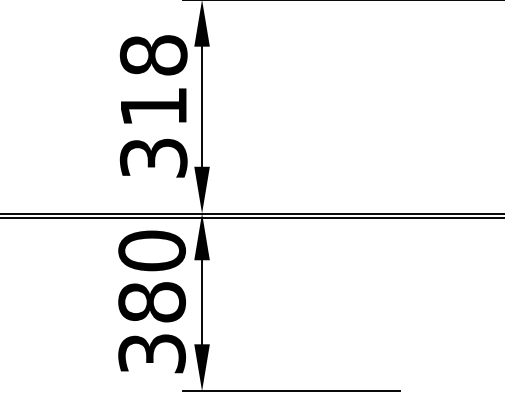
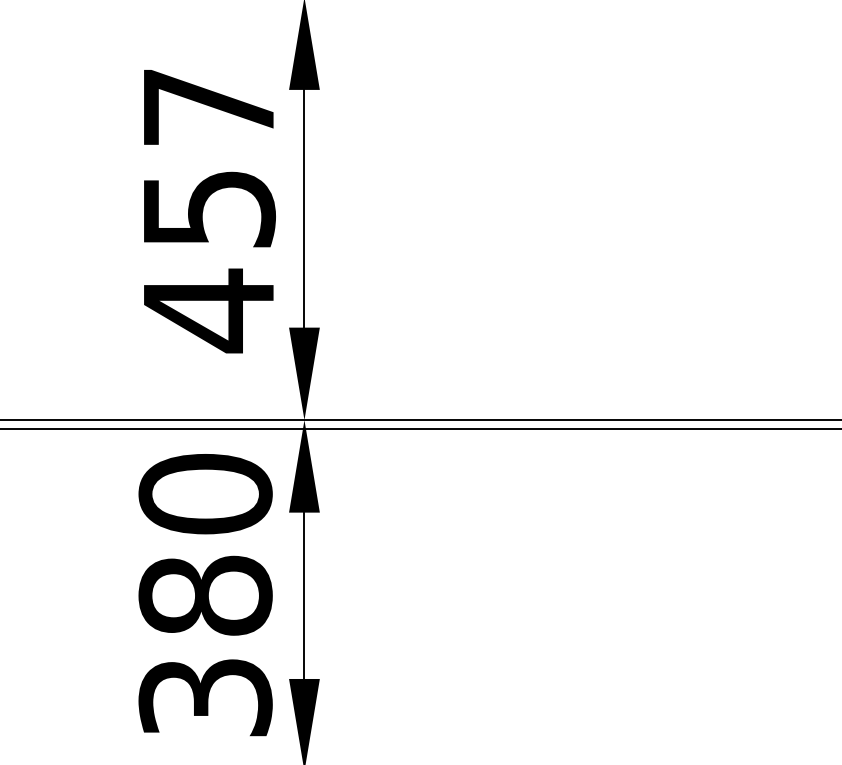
text: (153, 107) -> (208, 210), 318 -> 457

